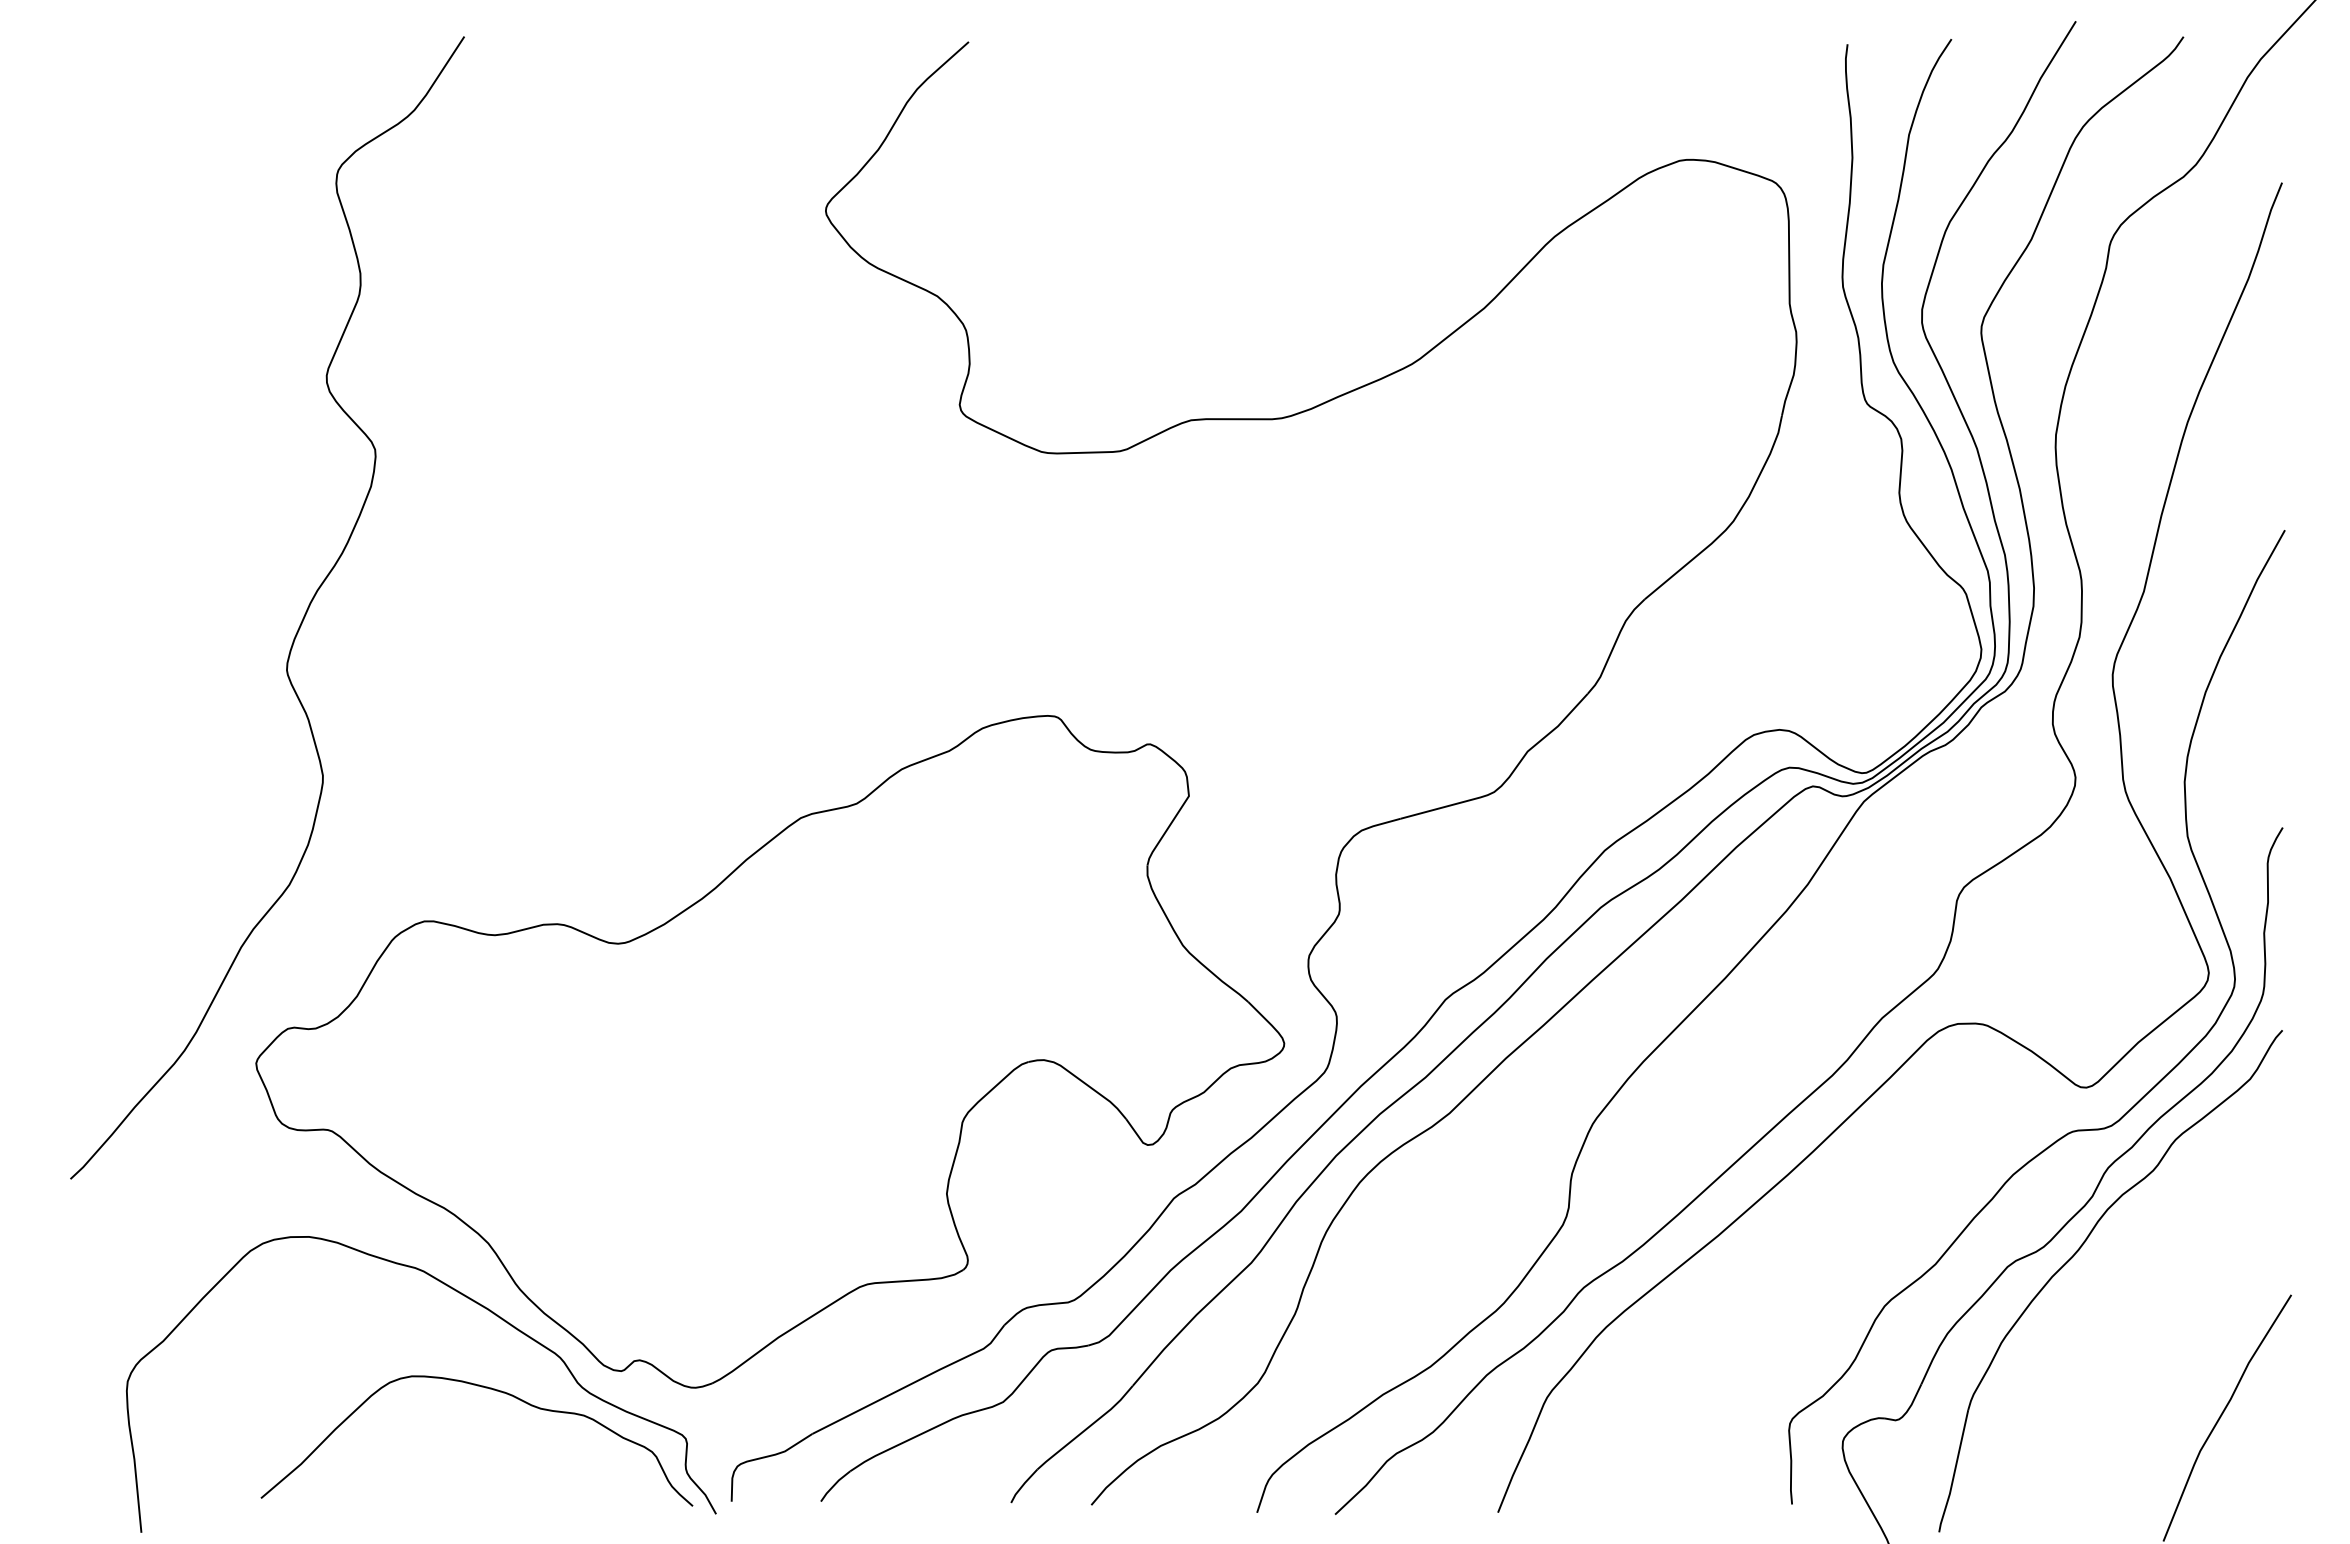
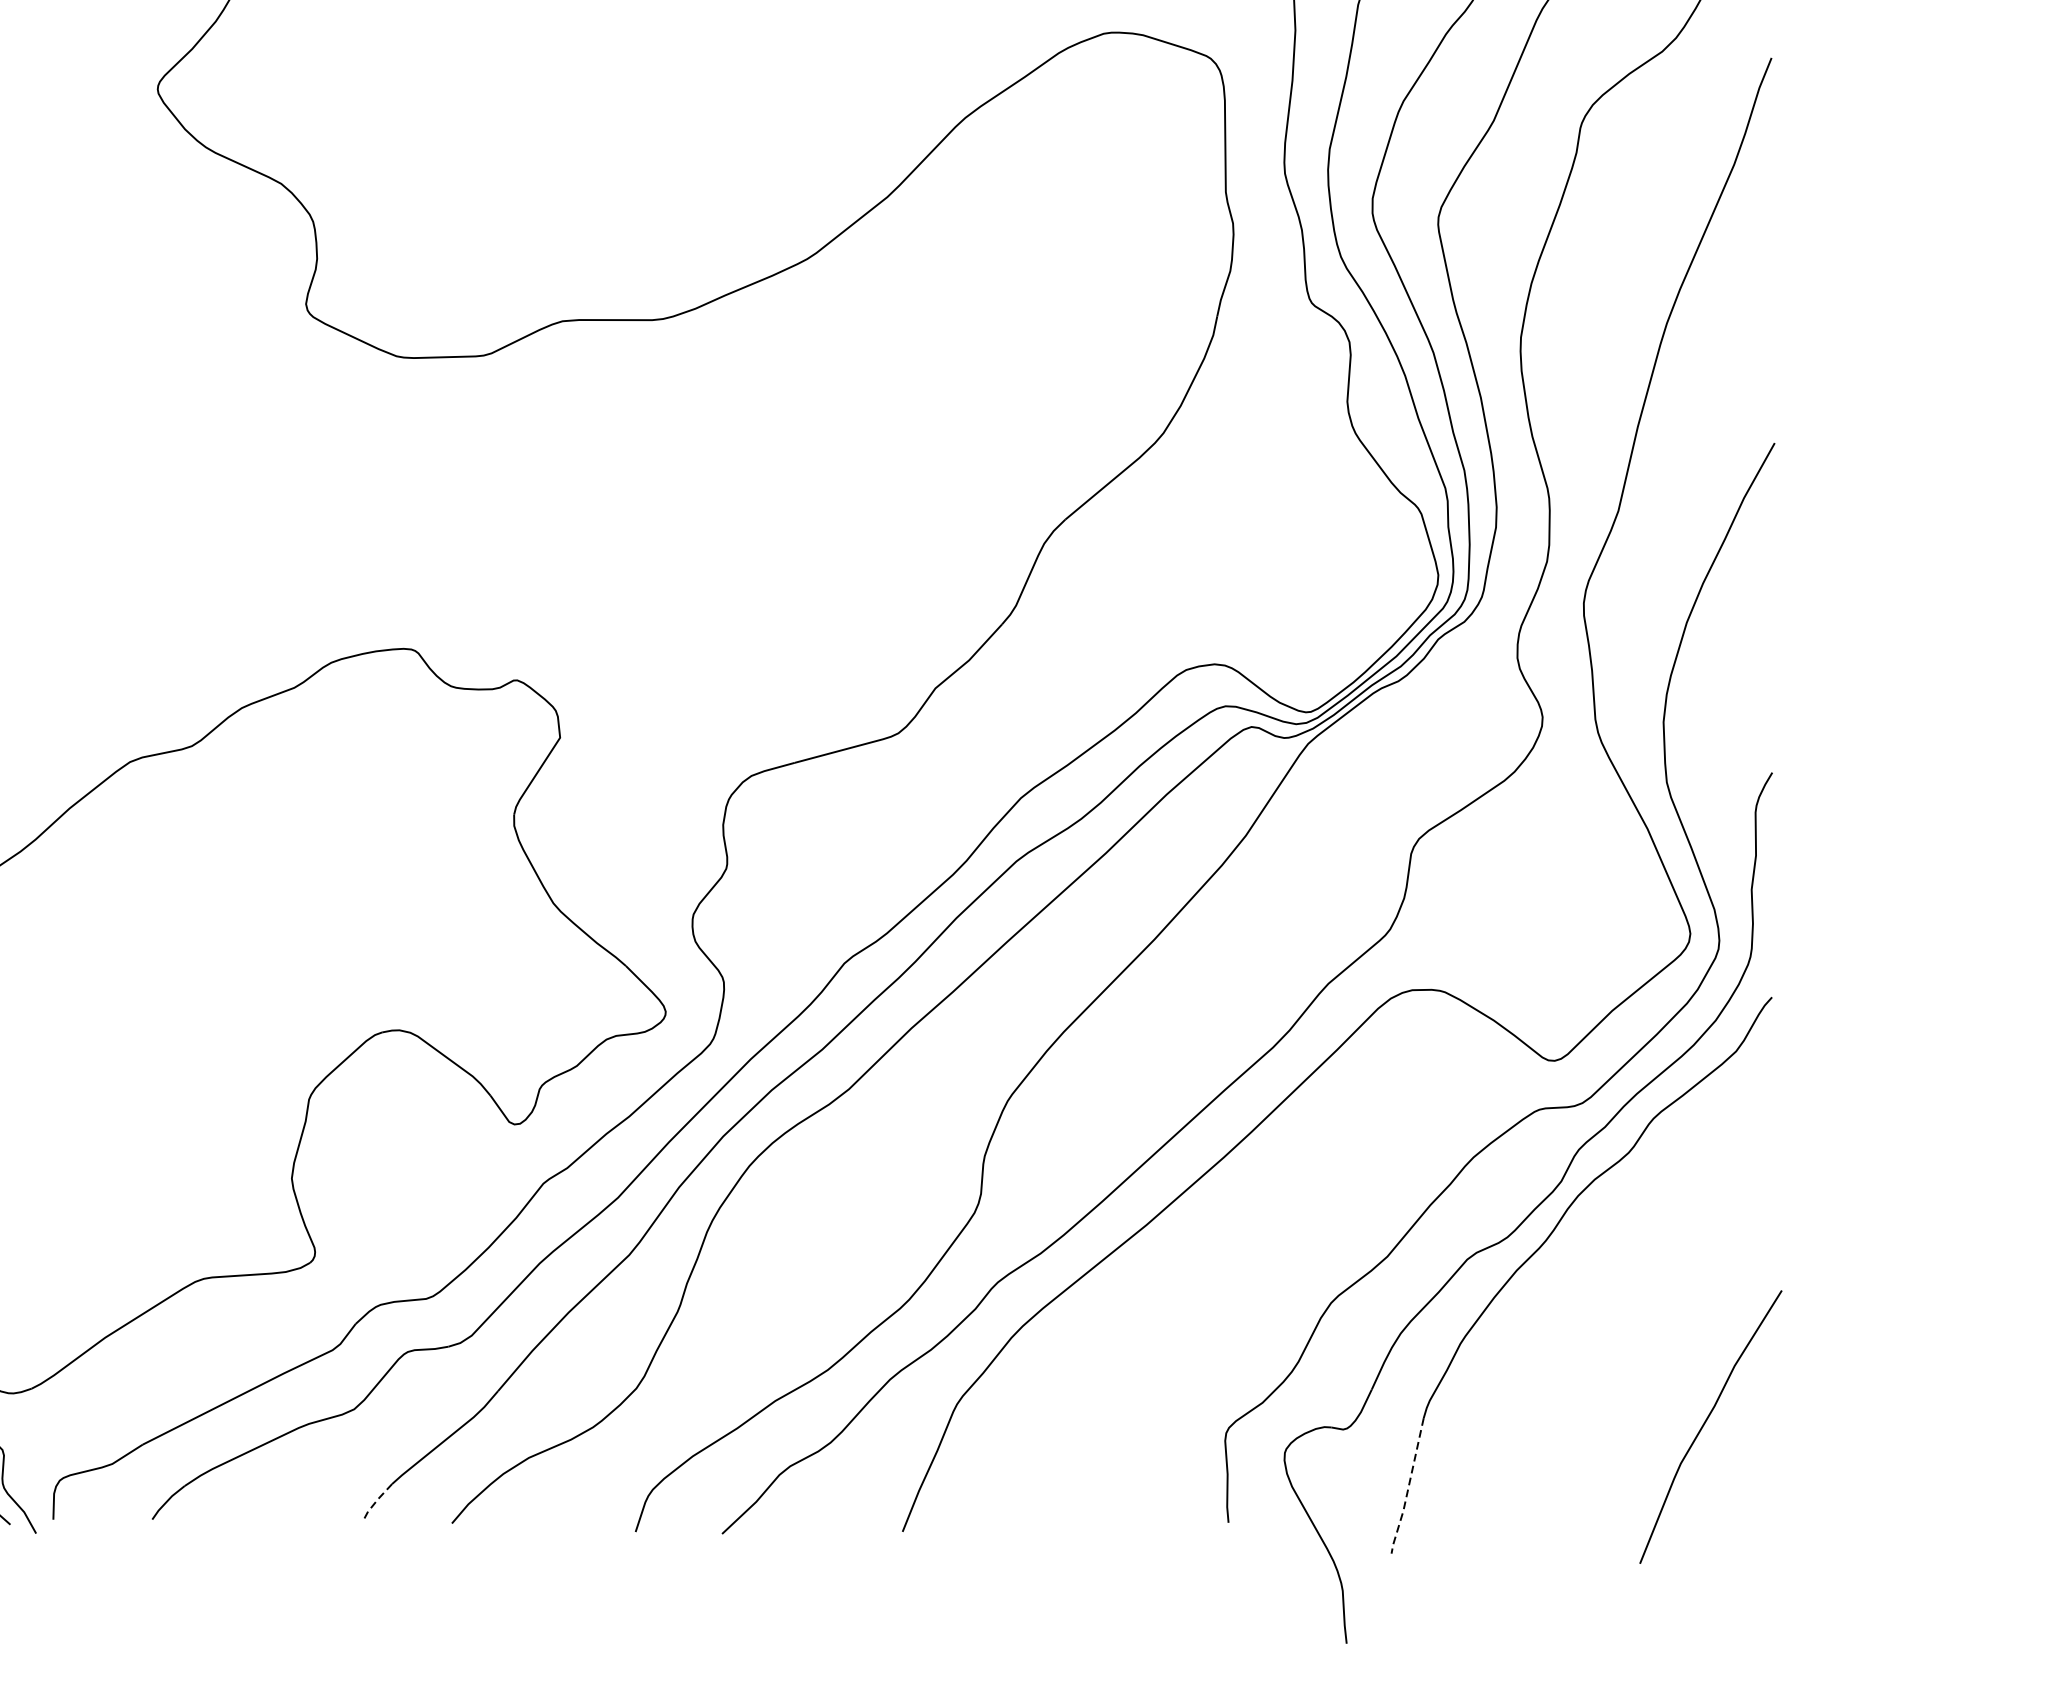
line: (1954, 1473) -> (1408, 1488), solid -> dashed
line: (1023, 1485) -> (376, 1501), solid -> dashed

